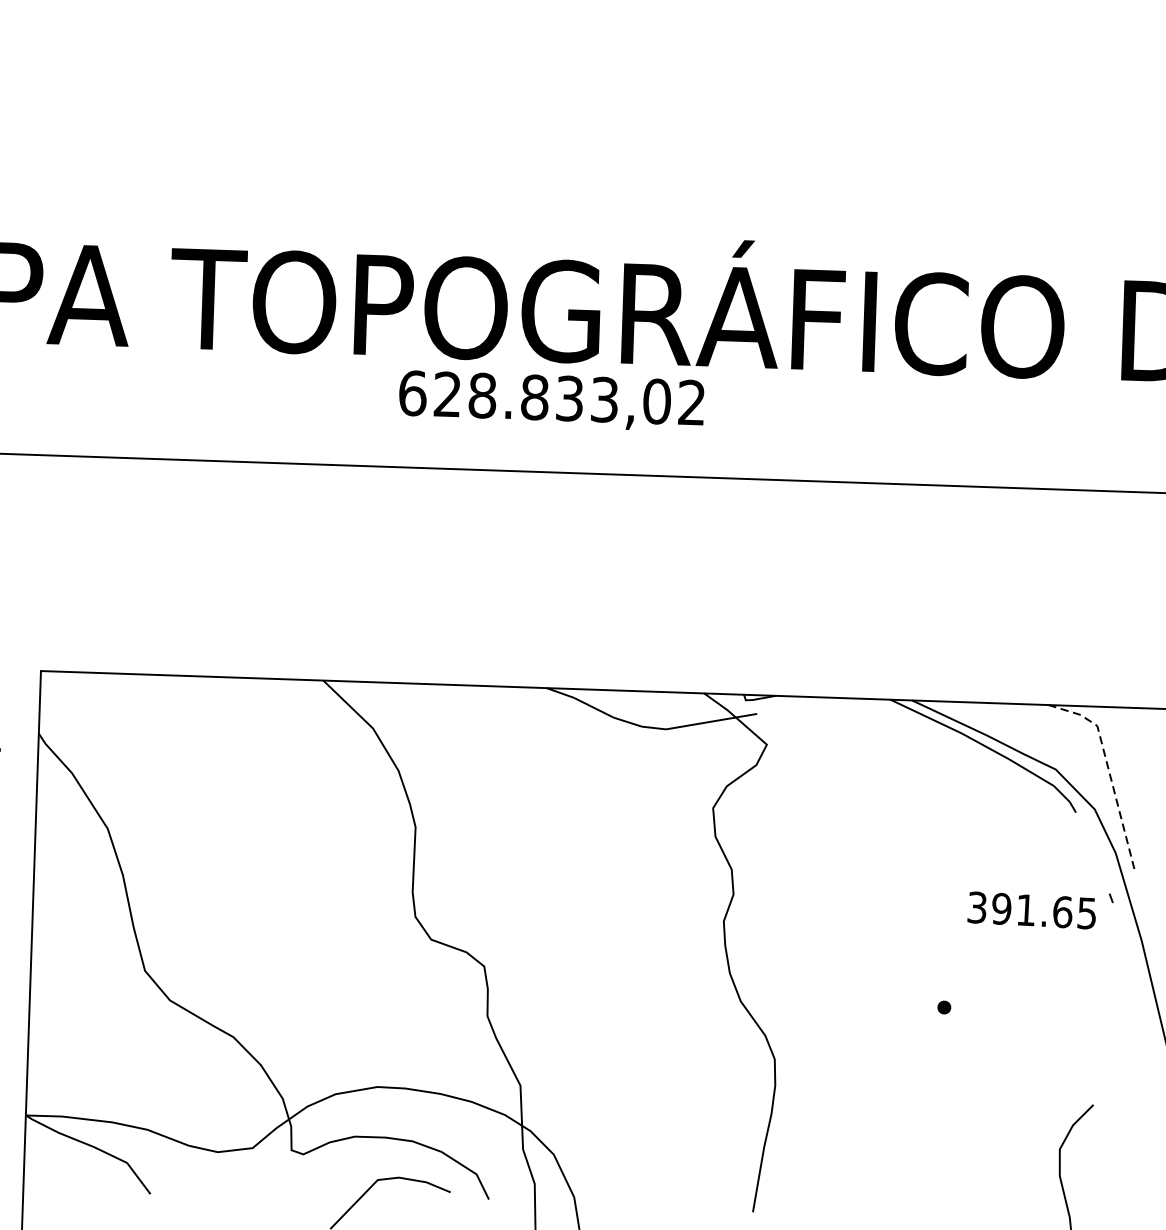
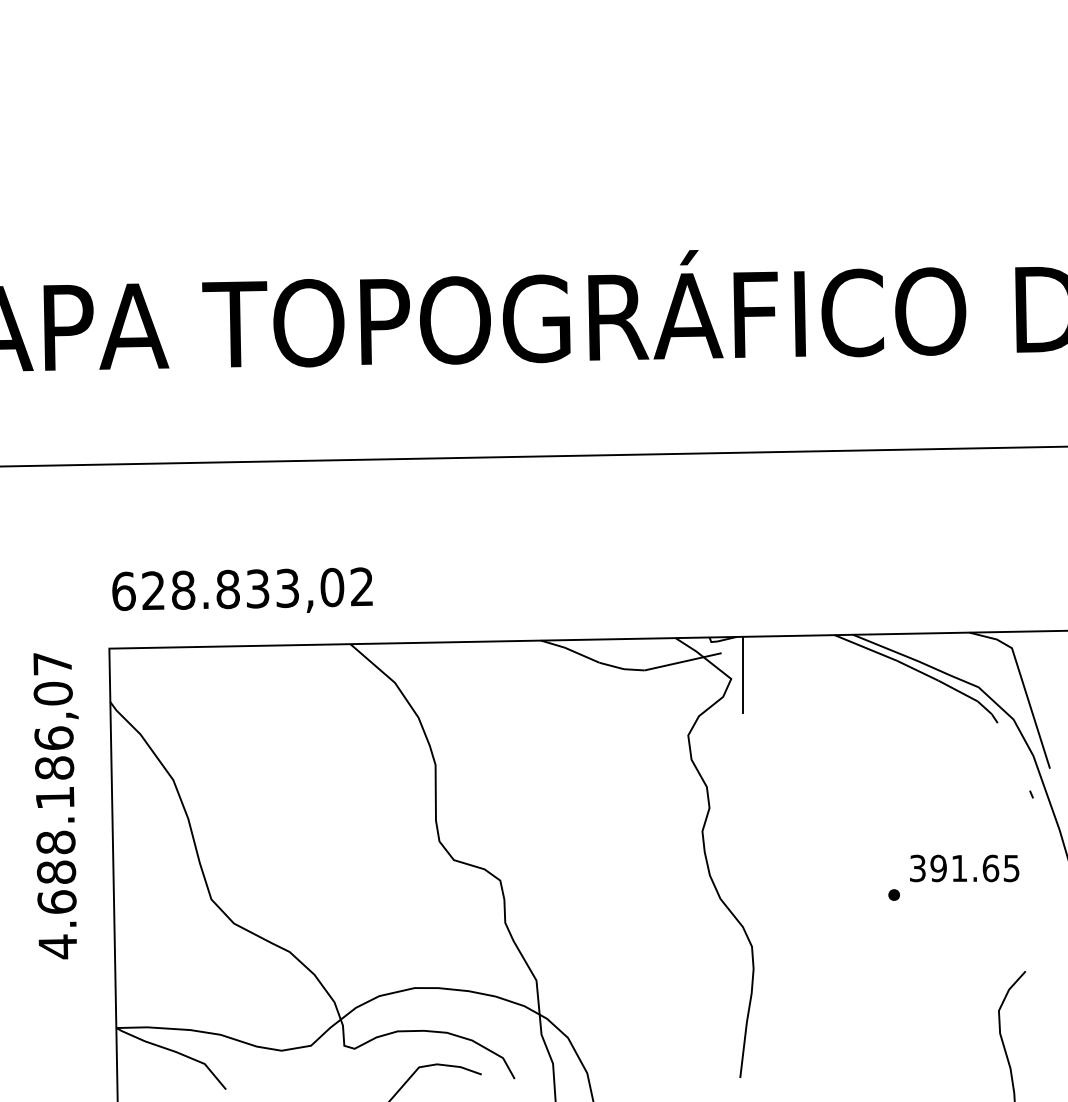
text: (551, 398) -> (242, 589), moved
line: (781, 740) -> (743, 674), added
line: (1108, 770) -> (1023, 685), dashed -> solid
text: (1031, 910) -> (964, 868), moved

